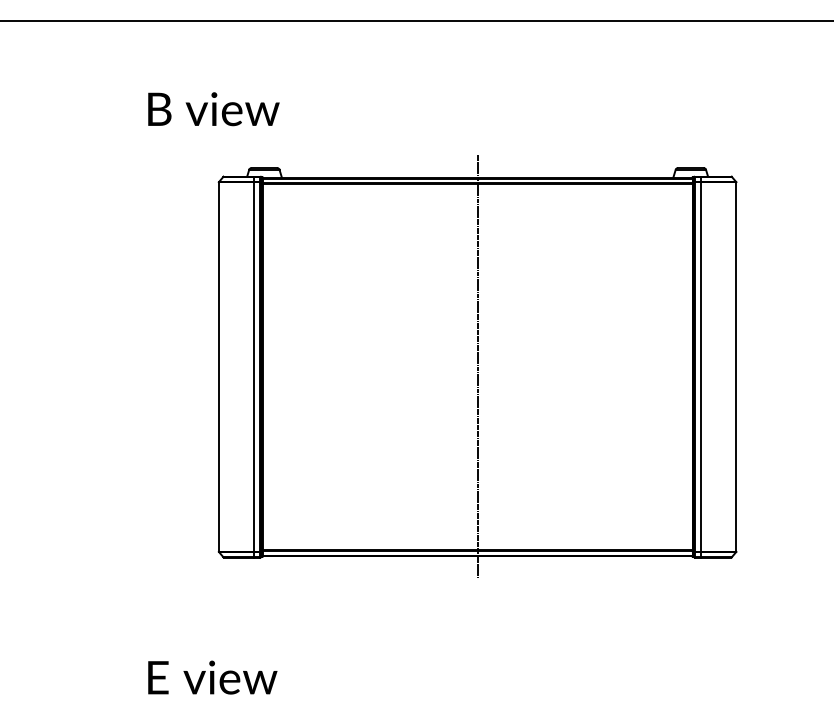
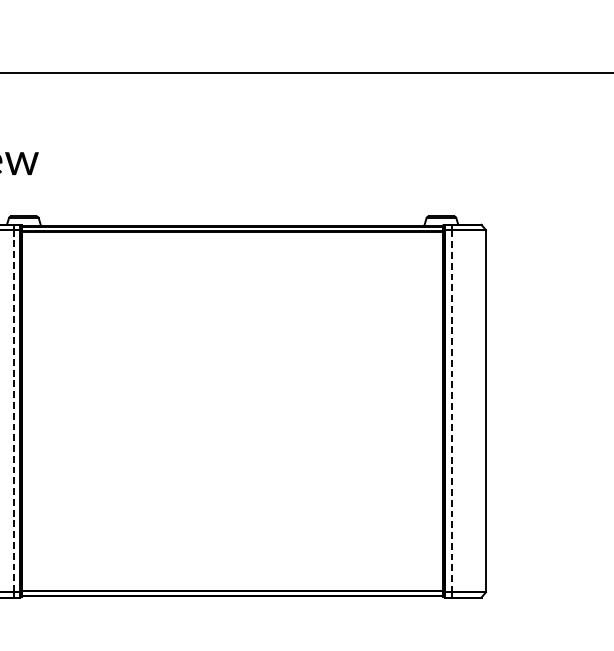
line: (477, 366) -> (232, 410), removed
line: (254, 367) -> (14, 411), solid -> dashed
line: (701, 367) -> (451, 411), solid -> dashed

